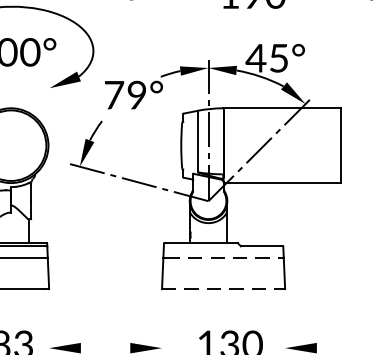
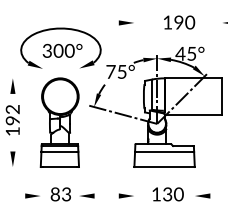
text: (135, 94) -> (121, 71), 79° -> 75°
line: (225, 257) -> (165, 151), dashed -> solid
line: (225, 290) -> (165, 167), dashed -> solid

